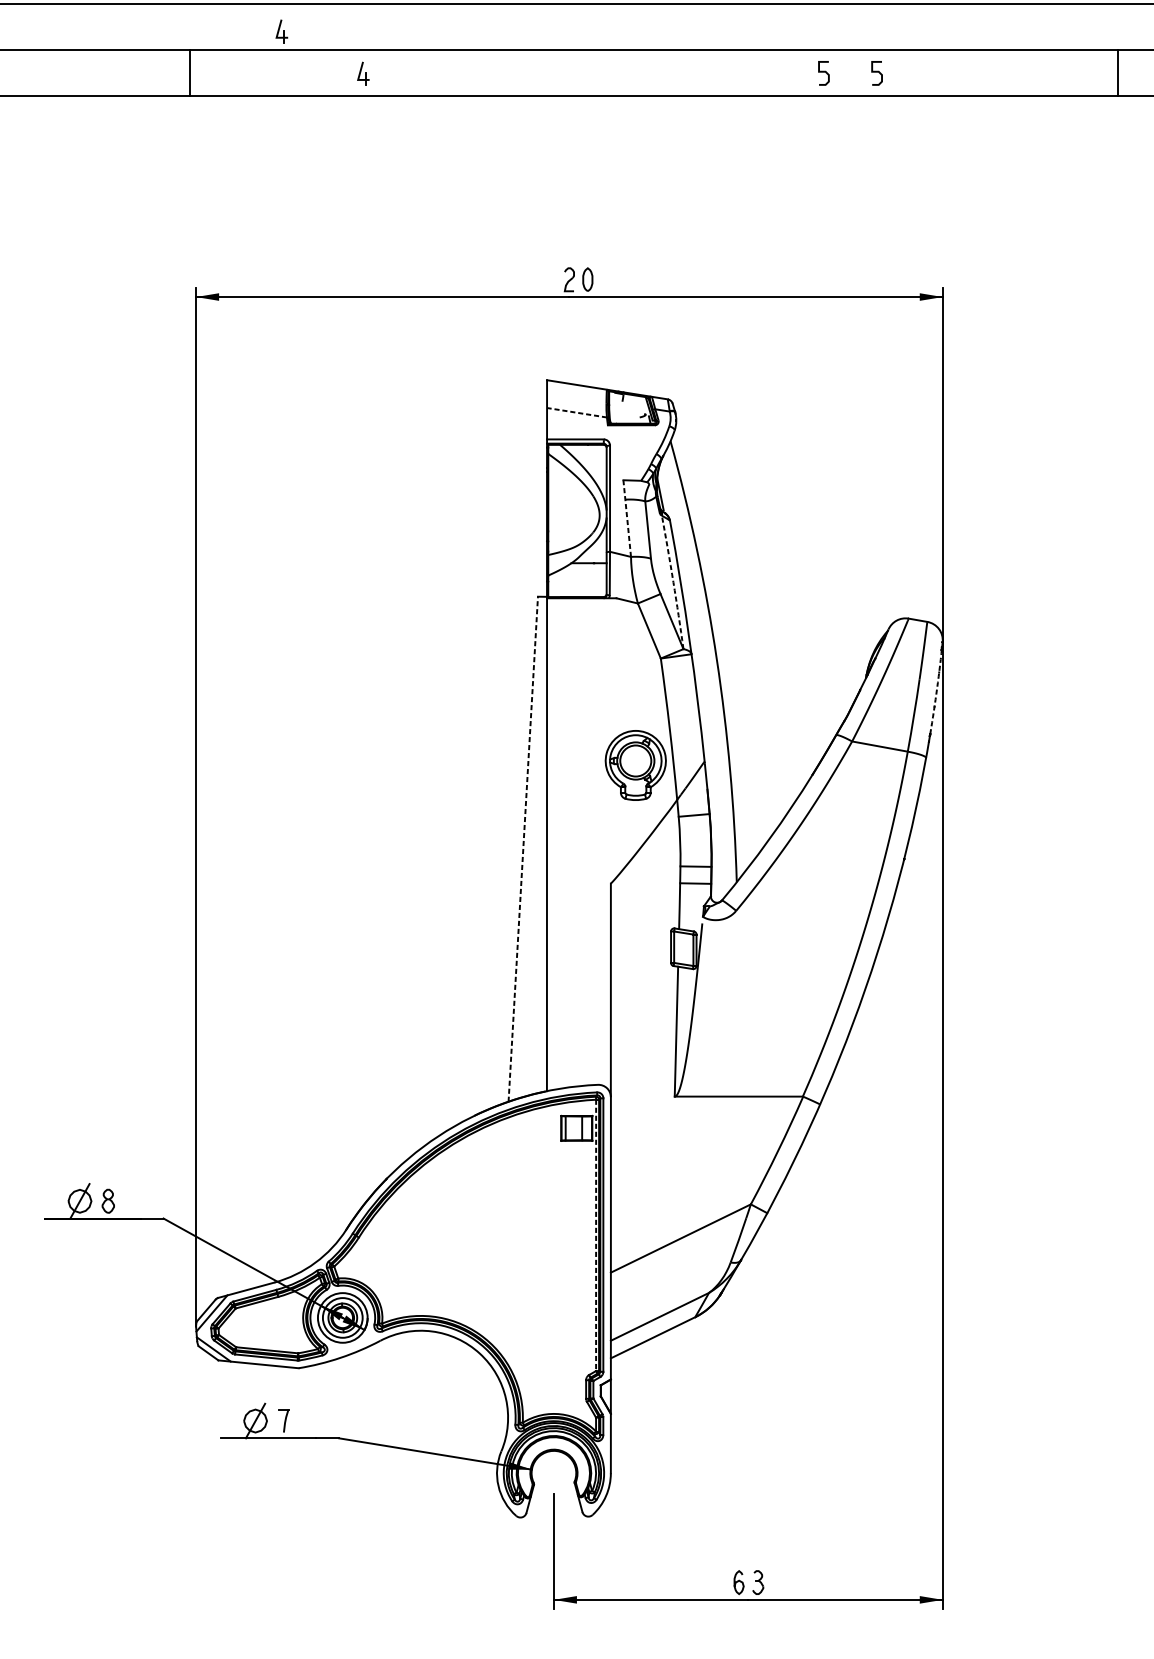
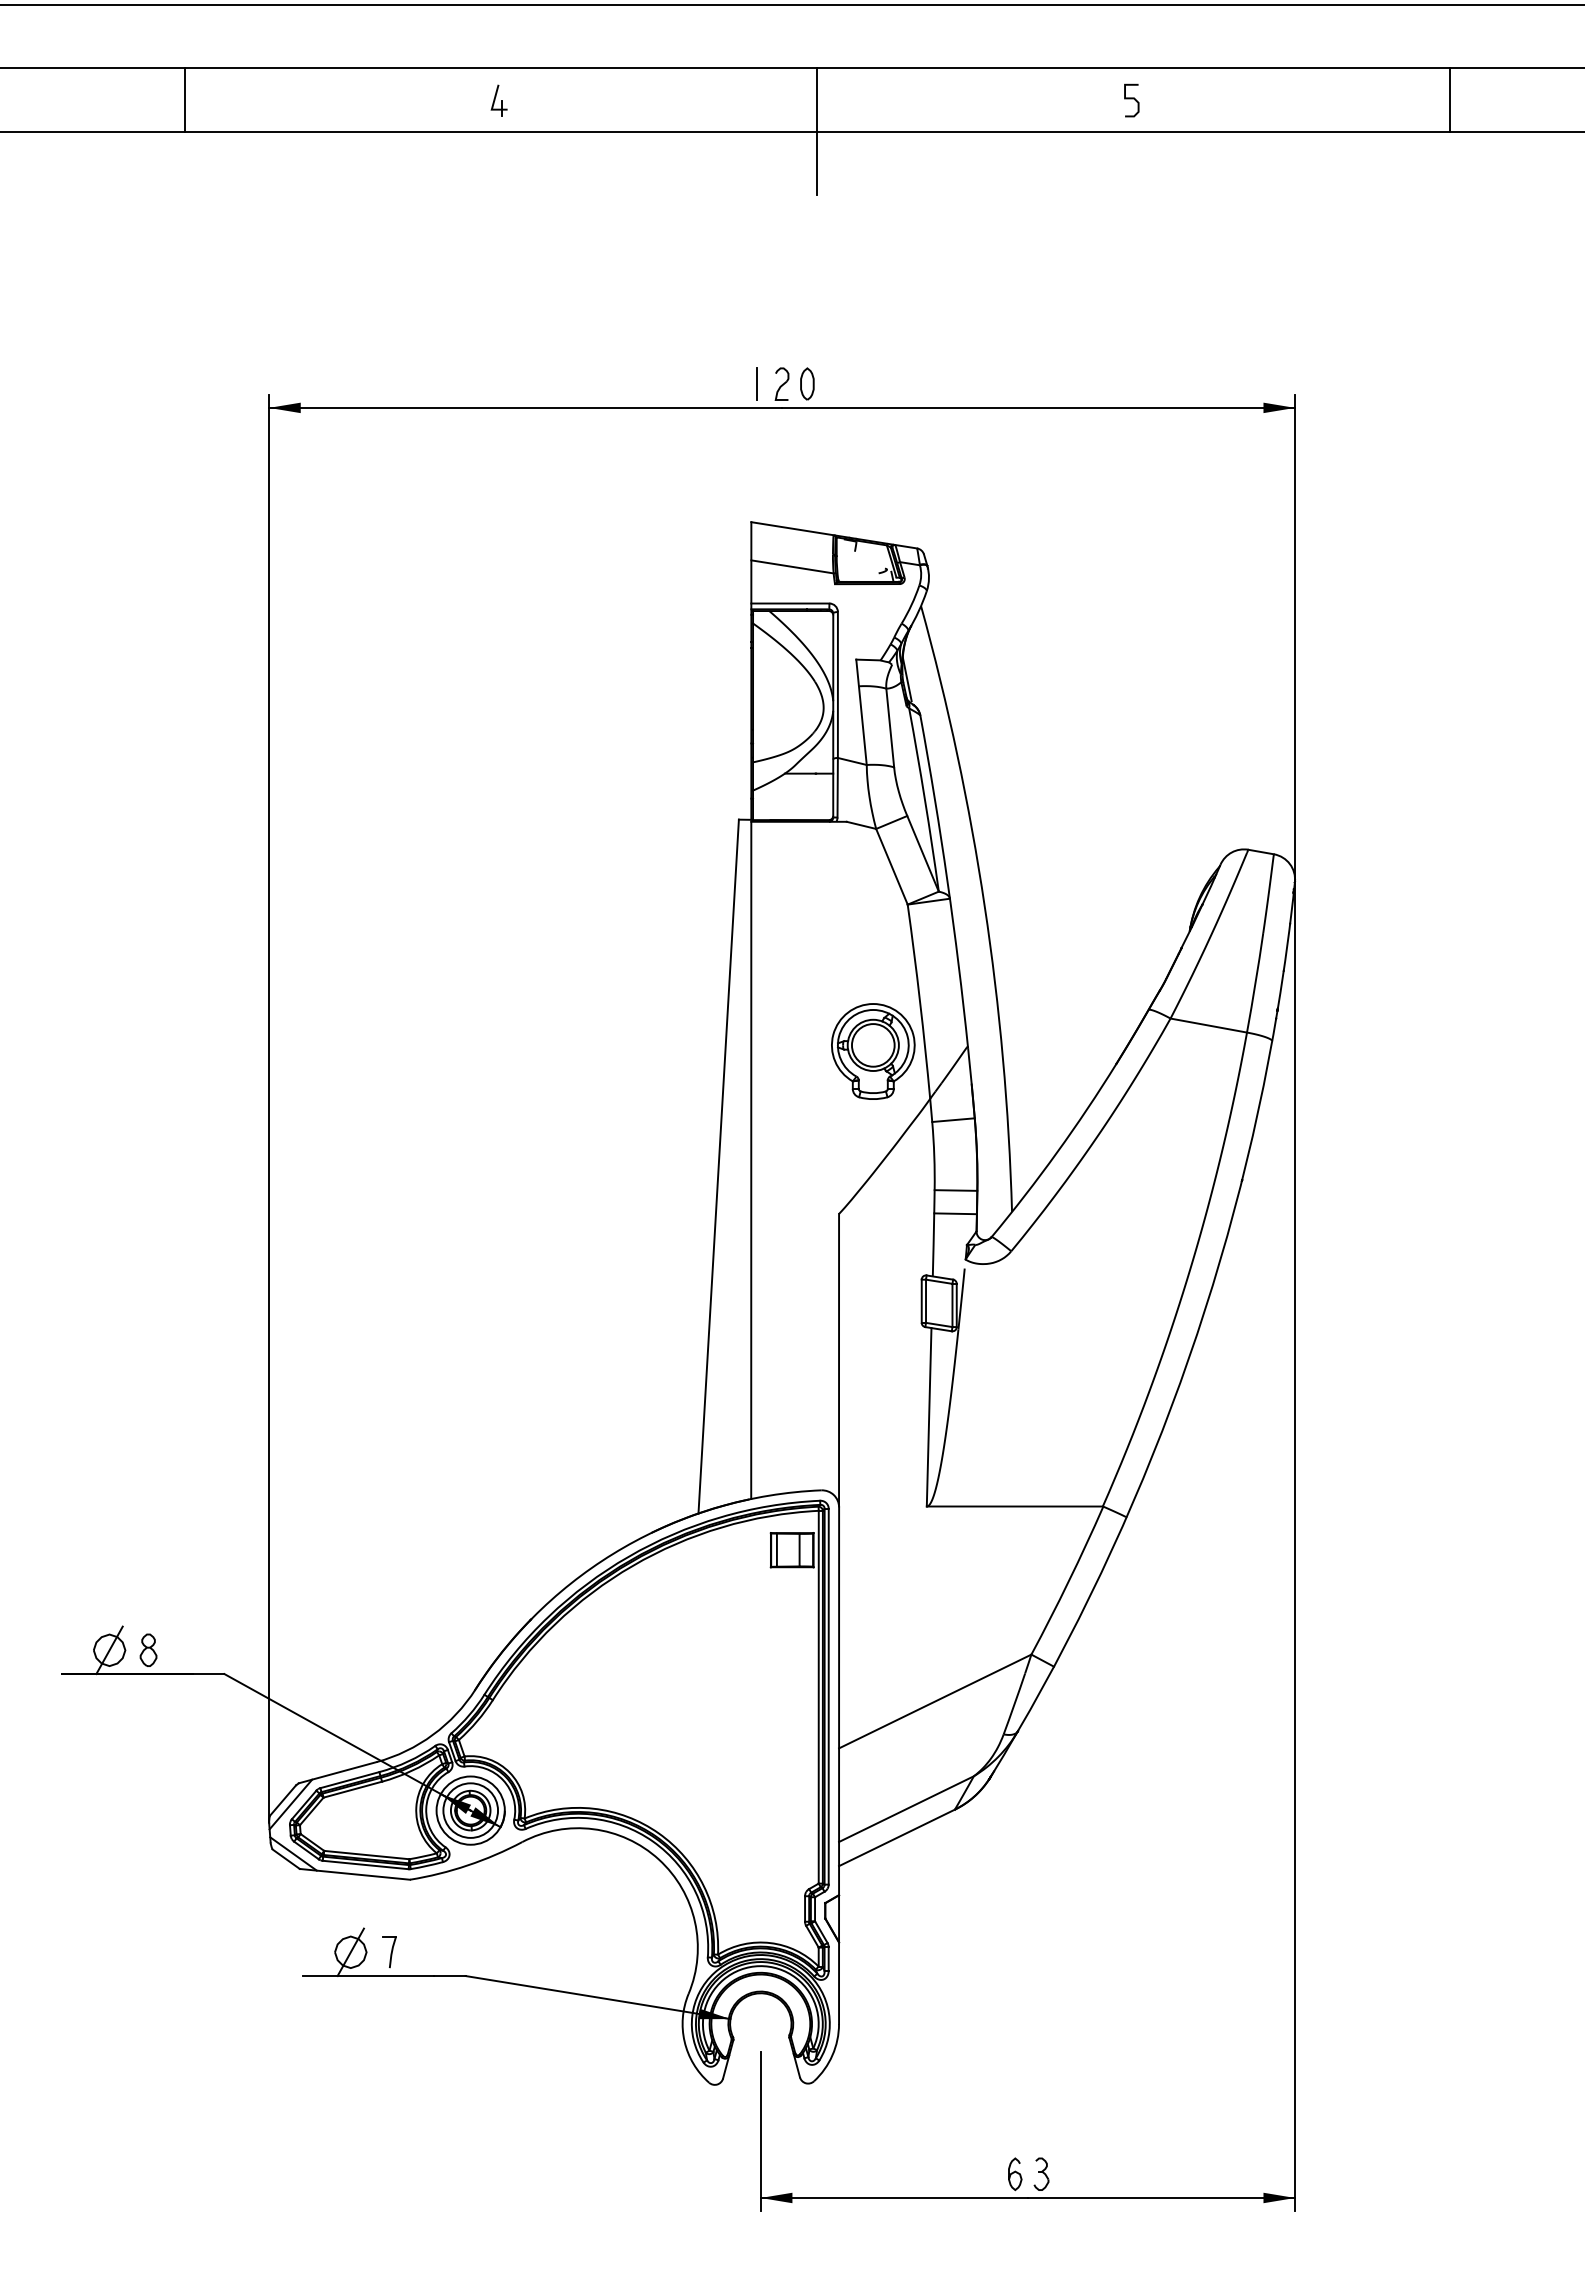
part: (281, 31) -> (386, 42), removed
line: (190, 72) -> (185, 99), moved
curve: (876, 72) -> (1204, 99), removed
line: (1118, 72) -> (1449, 99), moved
line: (595, 95) -> (817, 131), added
line: (550, 280) -> (756, 384), added
line: (577, 412) -> (792, 566), dashed -> solid
line: (627, 518) -> (861, 712), dashed -> solid
arc: (673, 582) -> (925, 799), dashed -> solid
arc: (937, 688) -> (1287, 945), dashed -> solid
line: (523, 849) -> (718, 1166), dashed -> solid
line: (595, 1235) -> (818, 1697), dashed -> solid

